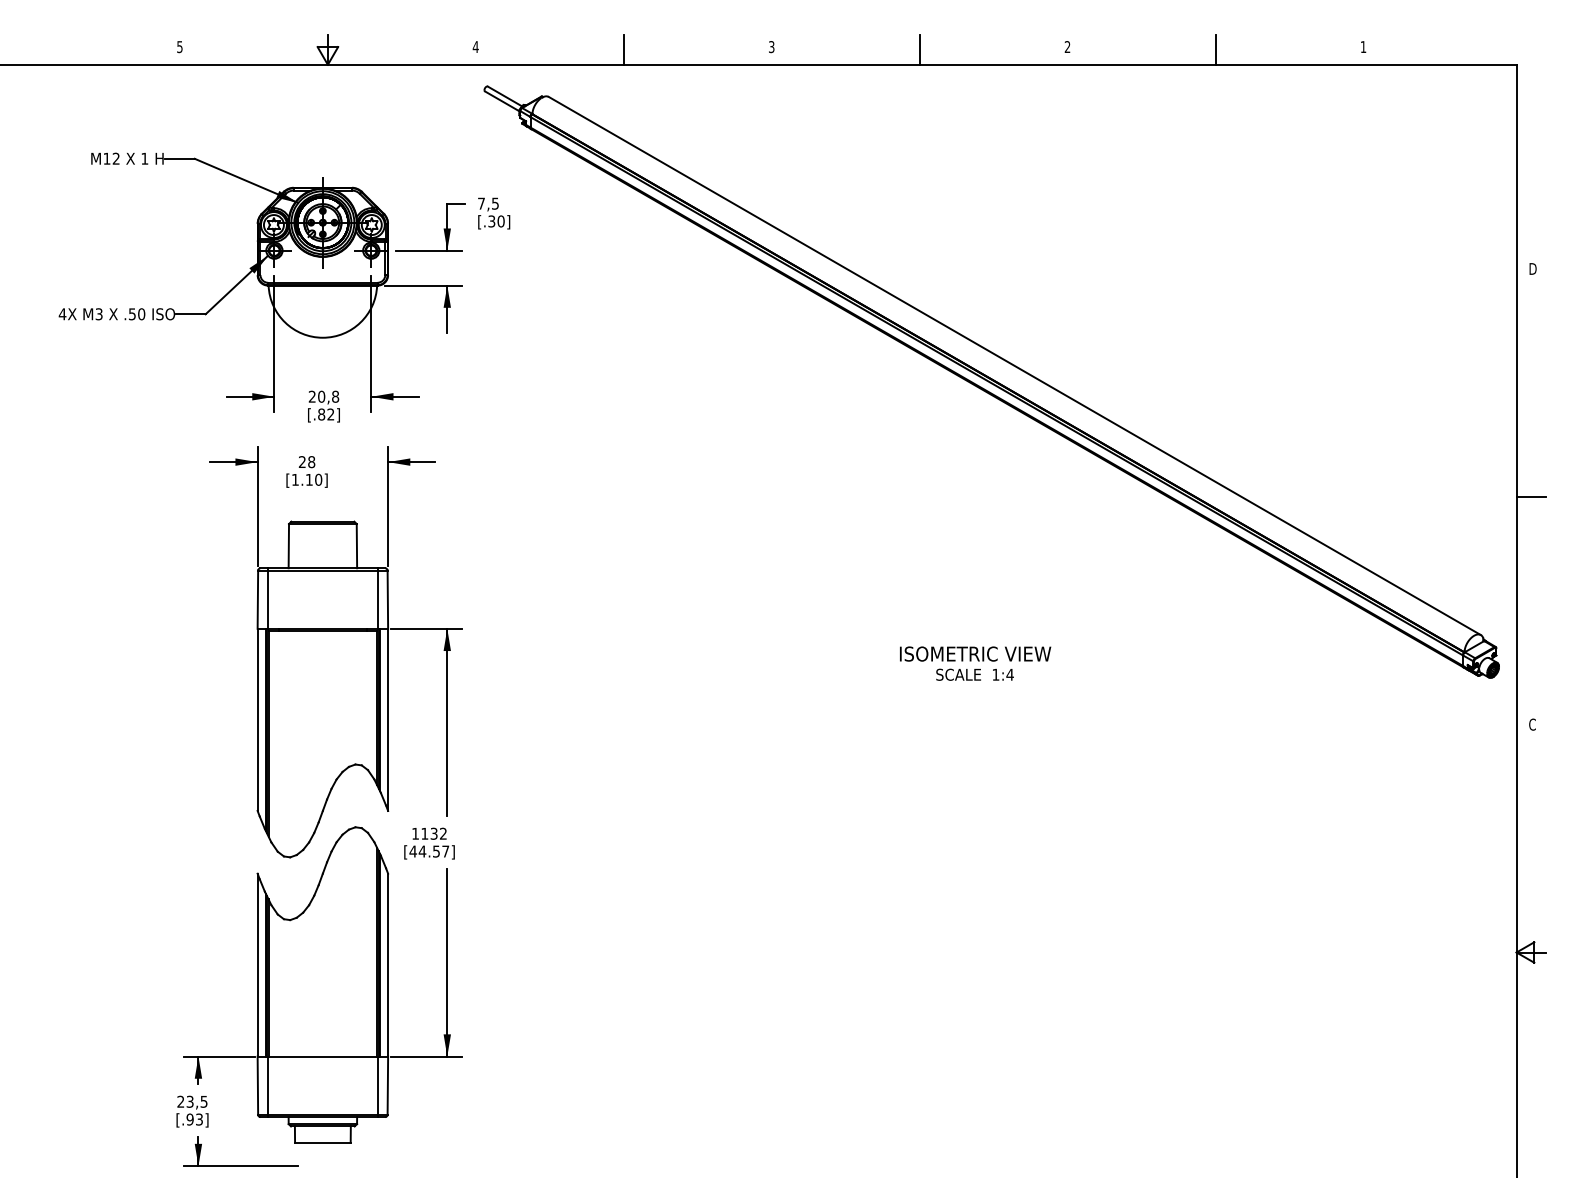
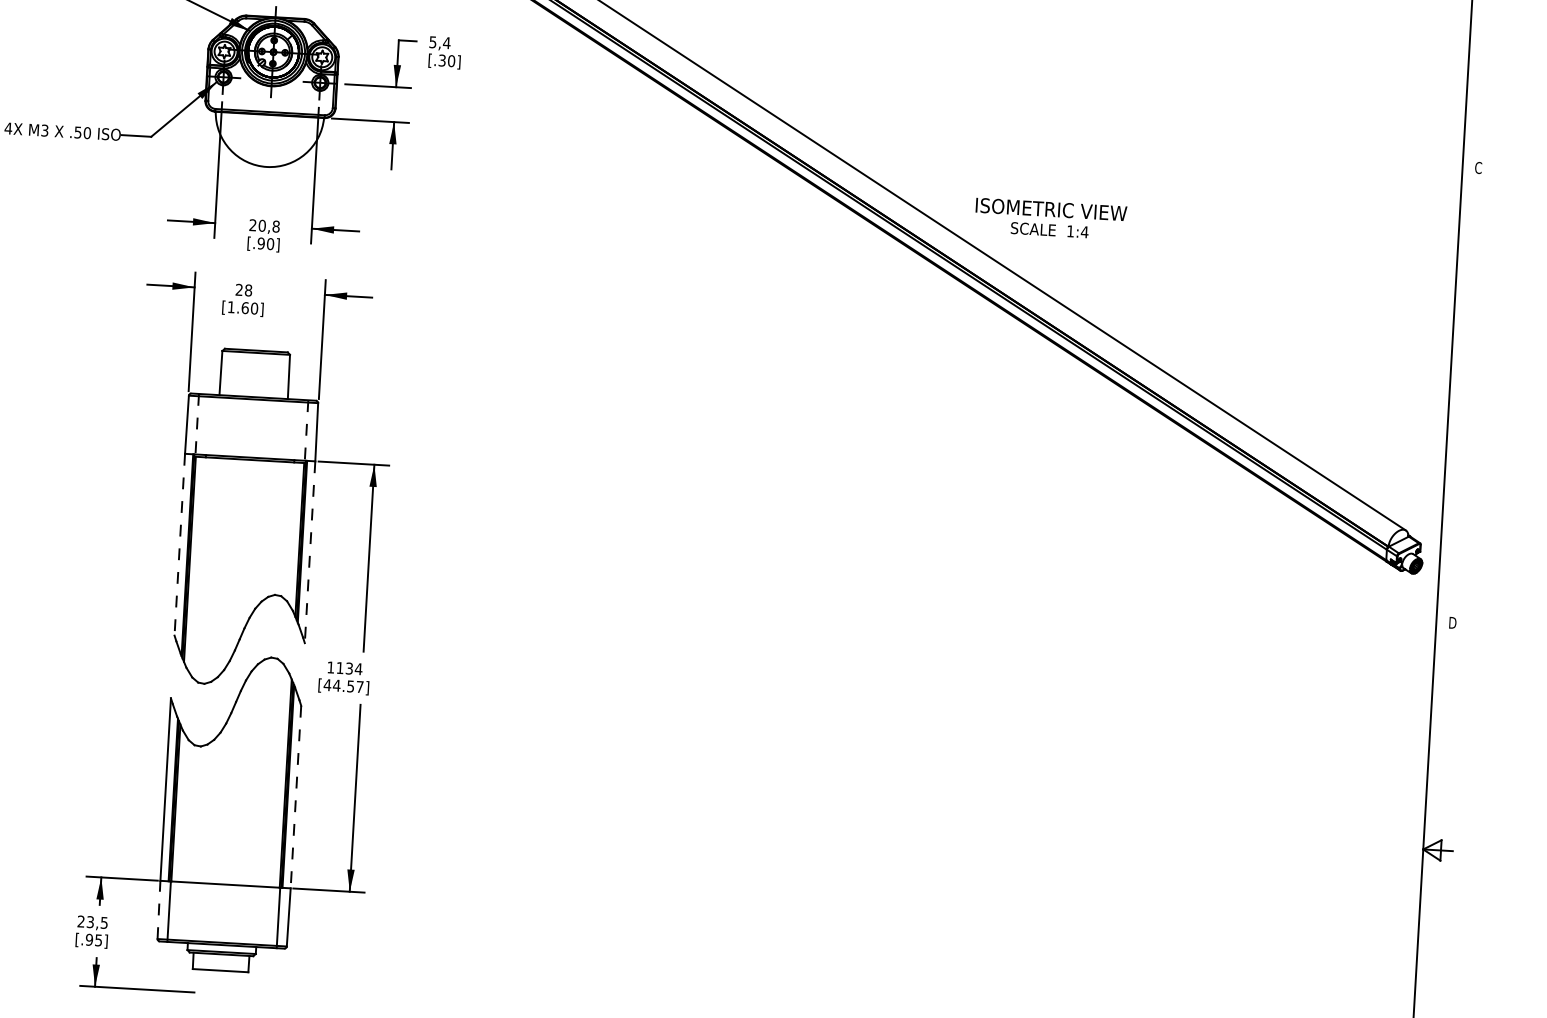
text: (488, 203) -> (440, 42), 7,5 -> 5,4
text: (1532, 268) -> (1478, 167), D -> C
text: (326, 414) -> (266, 243), [.82] -> [.90]
text: (309, 479) -> (245, 307), [1.10] -> [1.60]
line: (1531, 496) -> (1464, 395), removed
line: (268, 599) -> (197, 425), solid -> dashed
line: (377, 599) -> (306, 431), solid -> dashed
text: (975, 663) -> (1050, 218), moved
line: (257, 720) -> (179, 545), solid -> dashed
line: (388, 720) -> (310, 552), solid -> dashed
text: (1532, 724) -> (1452, 622), C -> D
text: (443, 833) -> (358, 668), 1132 -> 1134
line: (388, 965) -> (296, 797), solid -> dashed
line: (257, 1085) -> (158, 909), solid -> dashed
text: (199, 1118) -> (98, 939), [.93] -> [.95]

